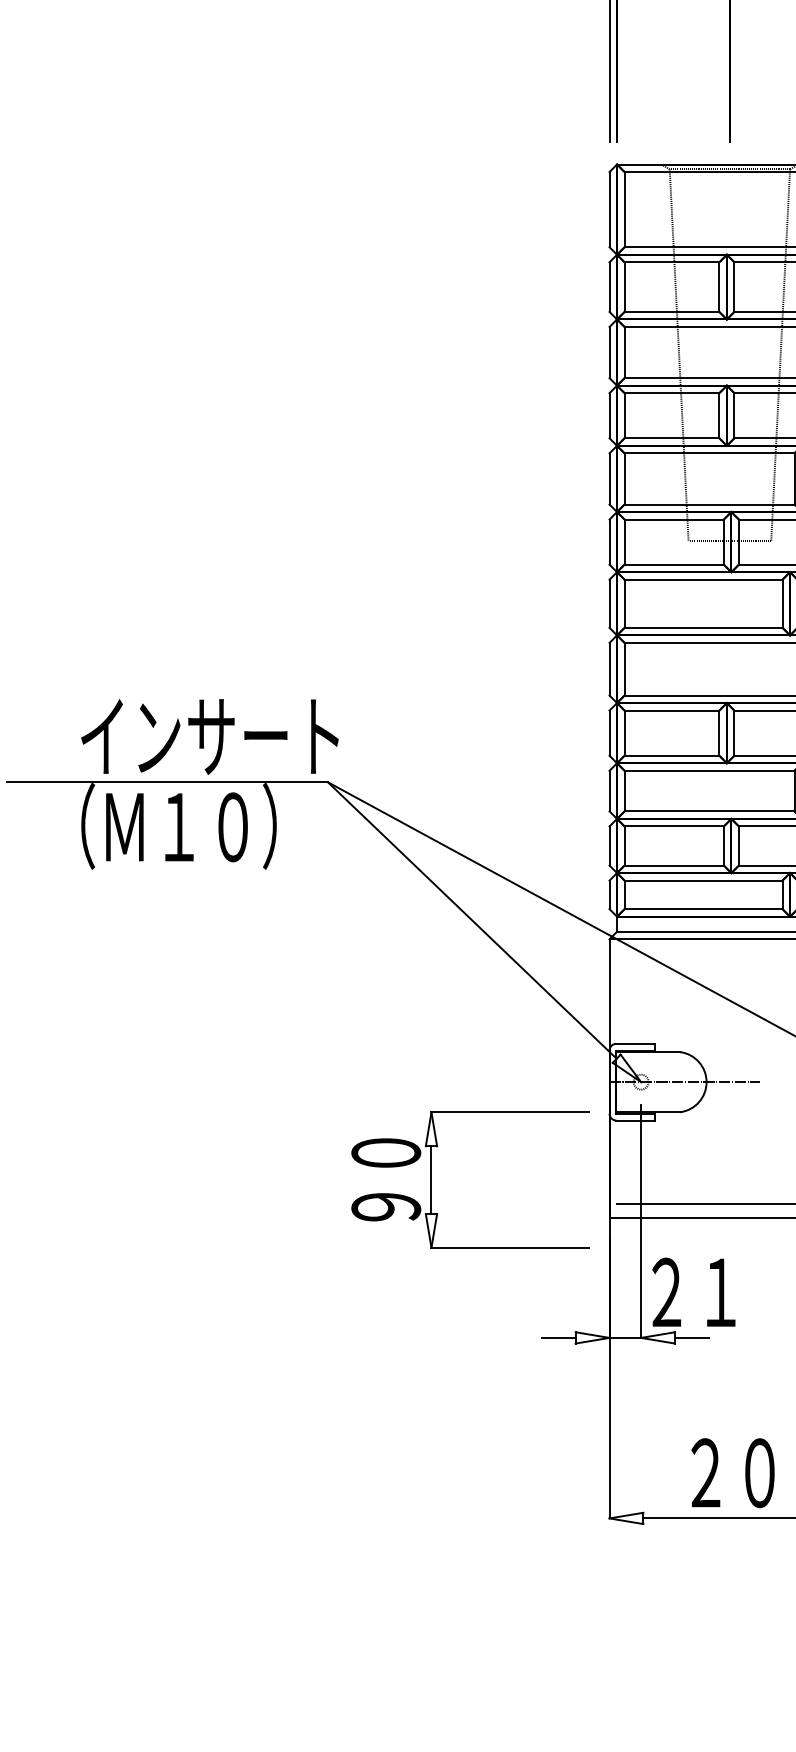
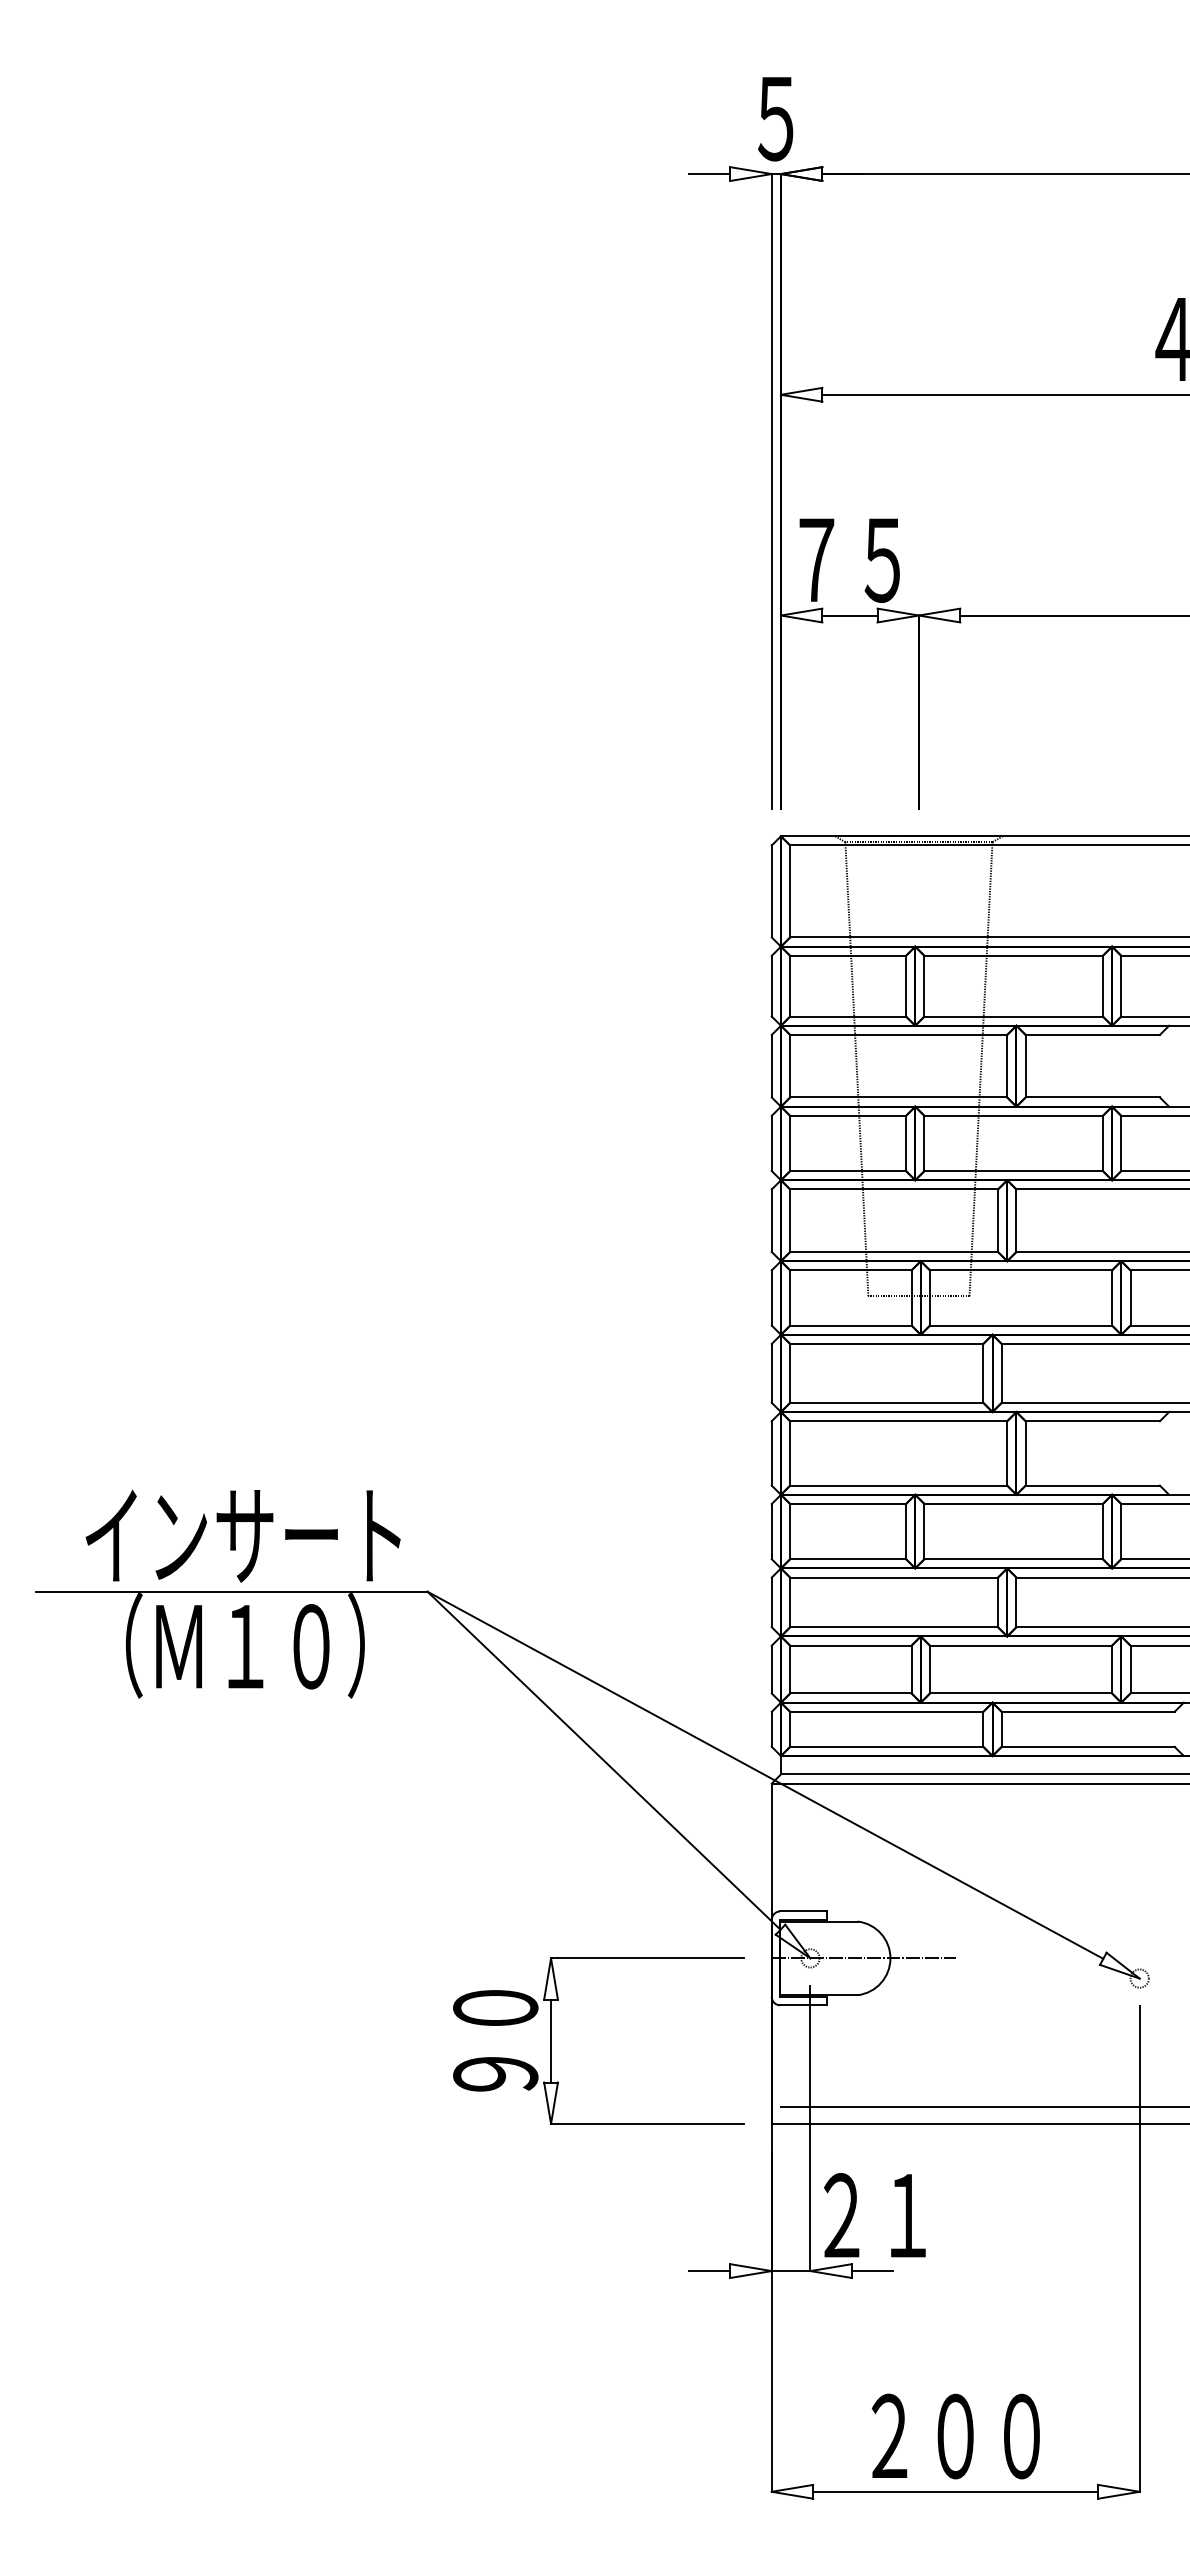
text: (209, 736) -> (242, 1535), moved
part: (431, 1179) -> (551, 2040), moved

